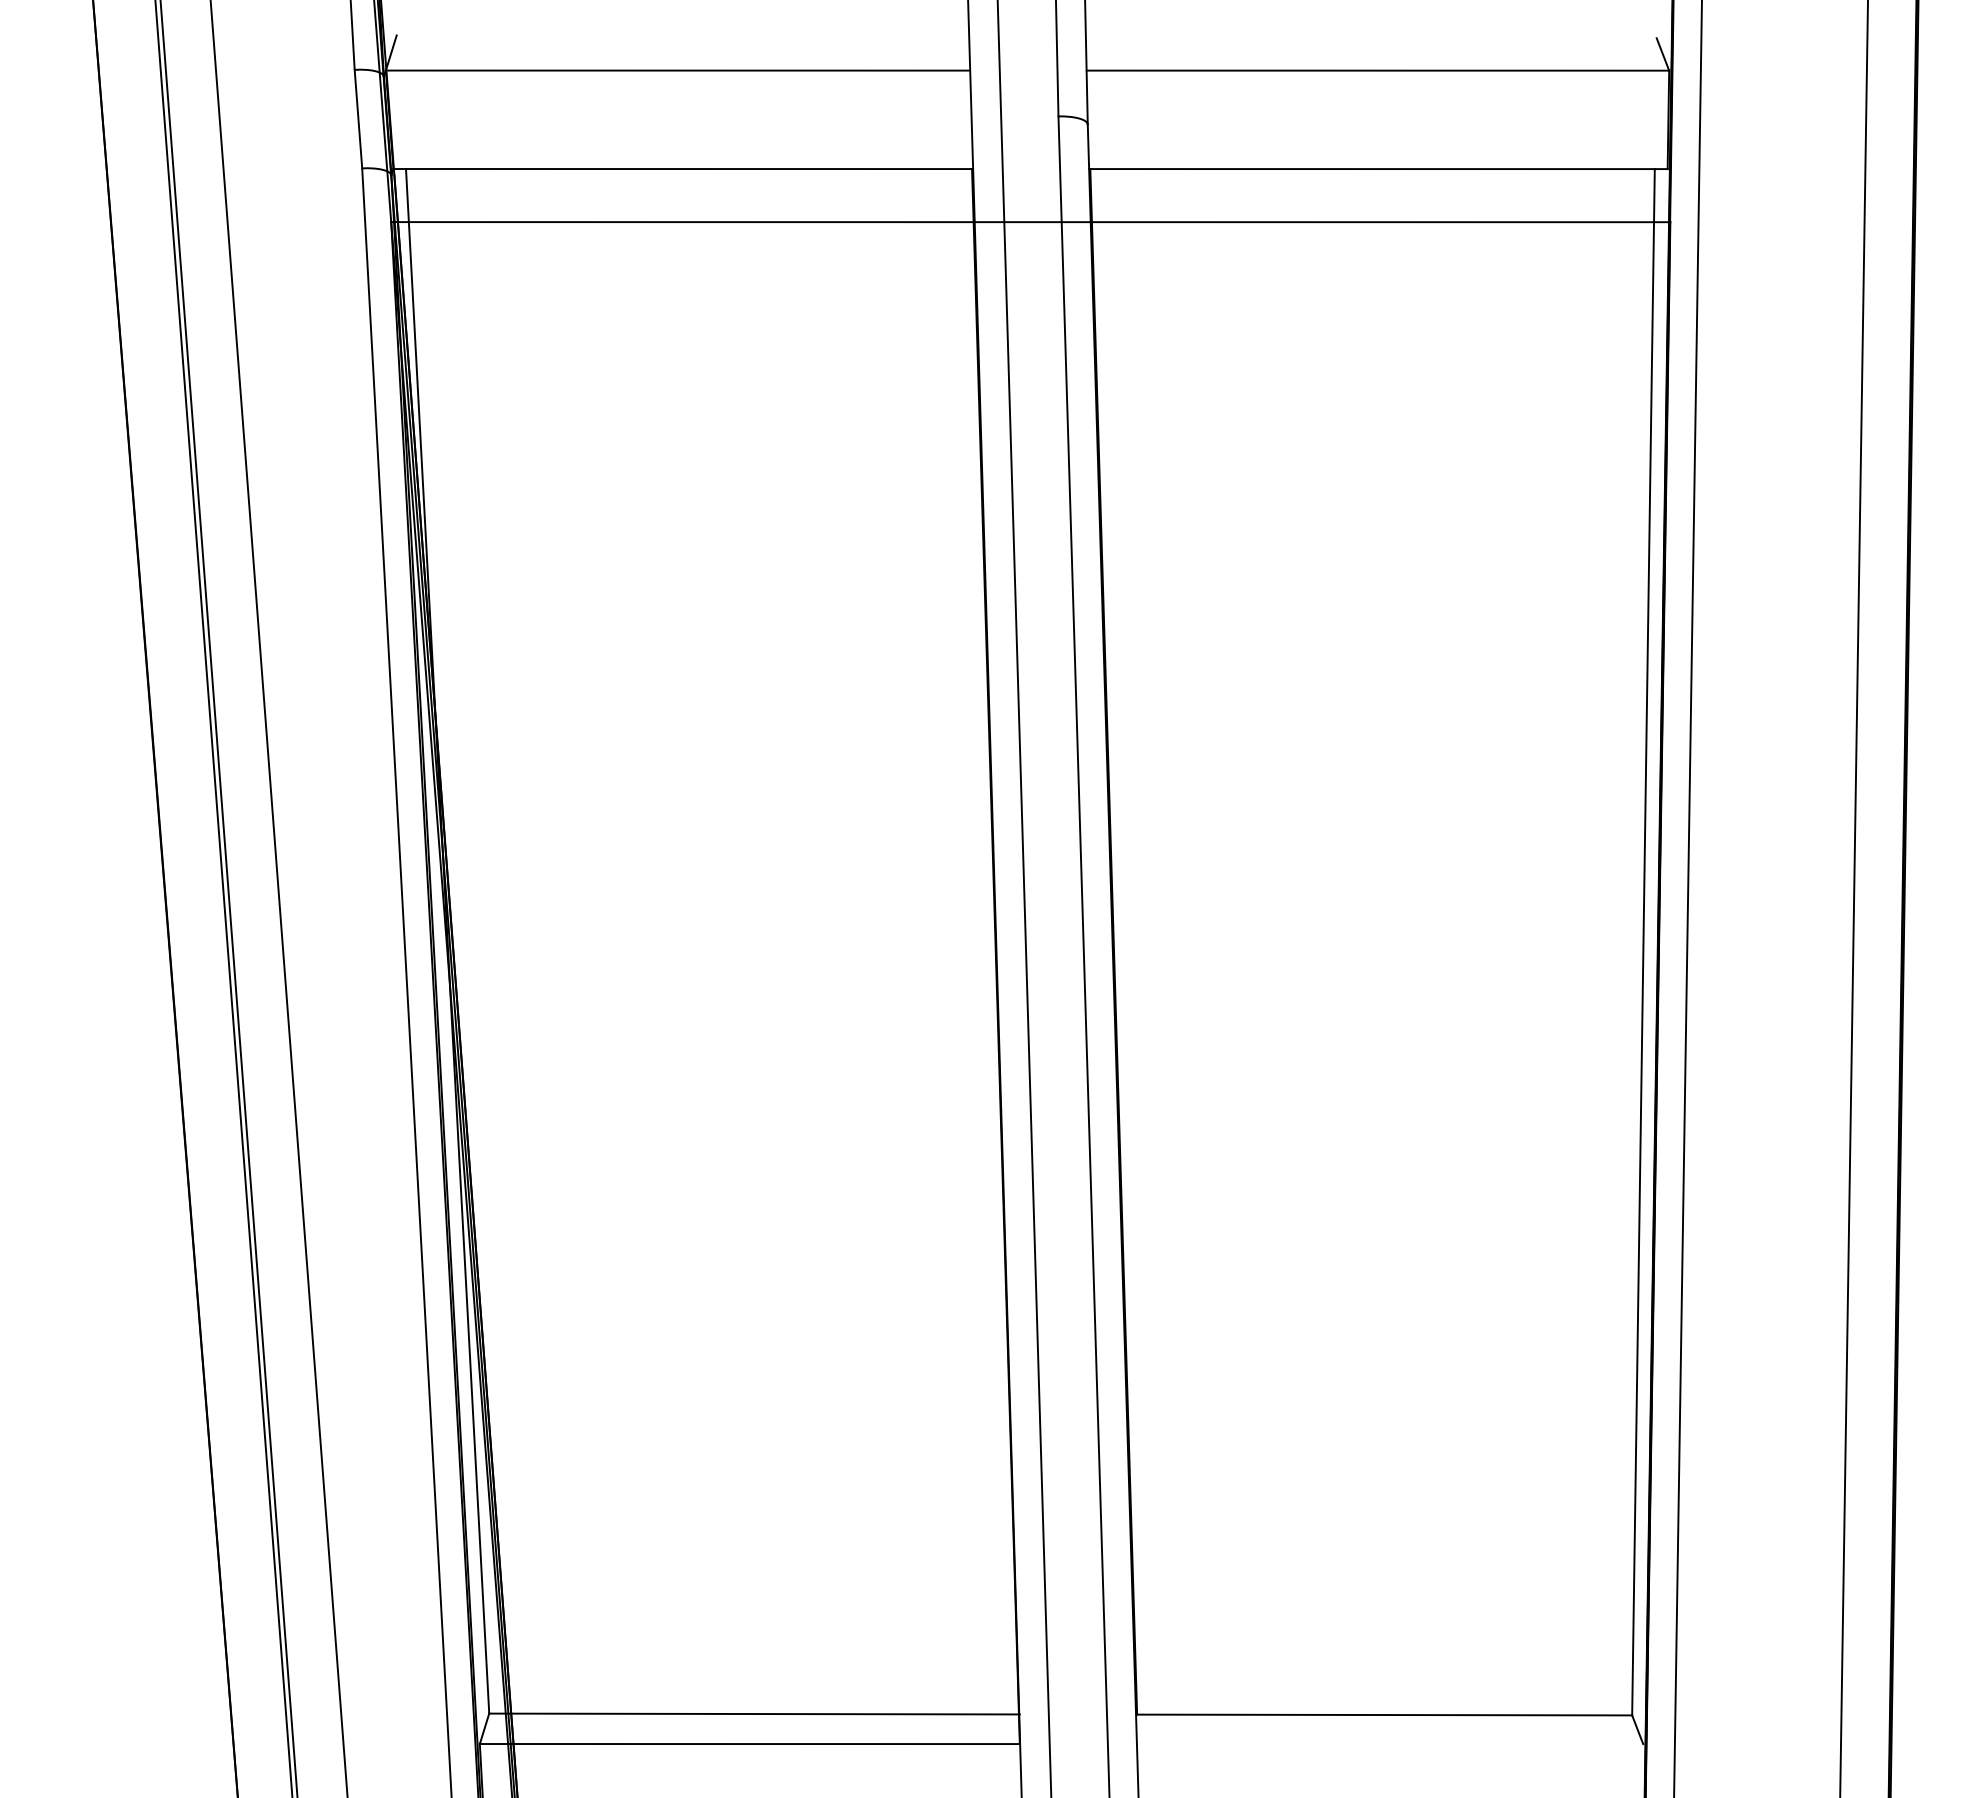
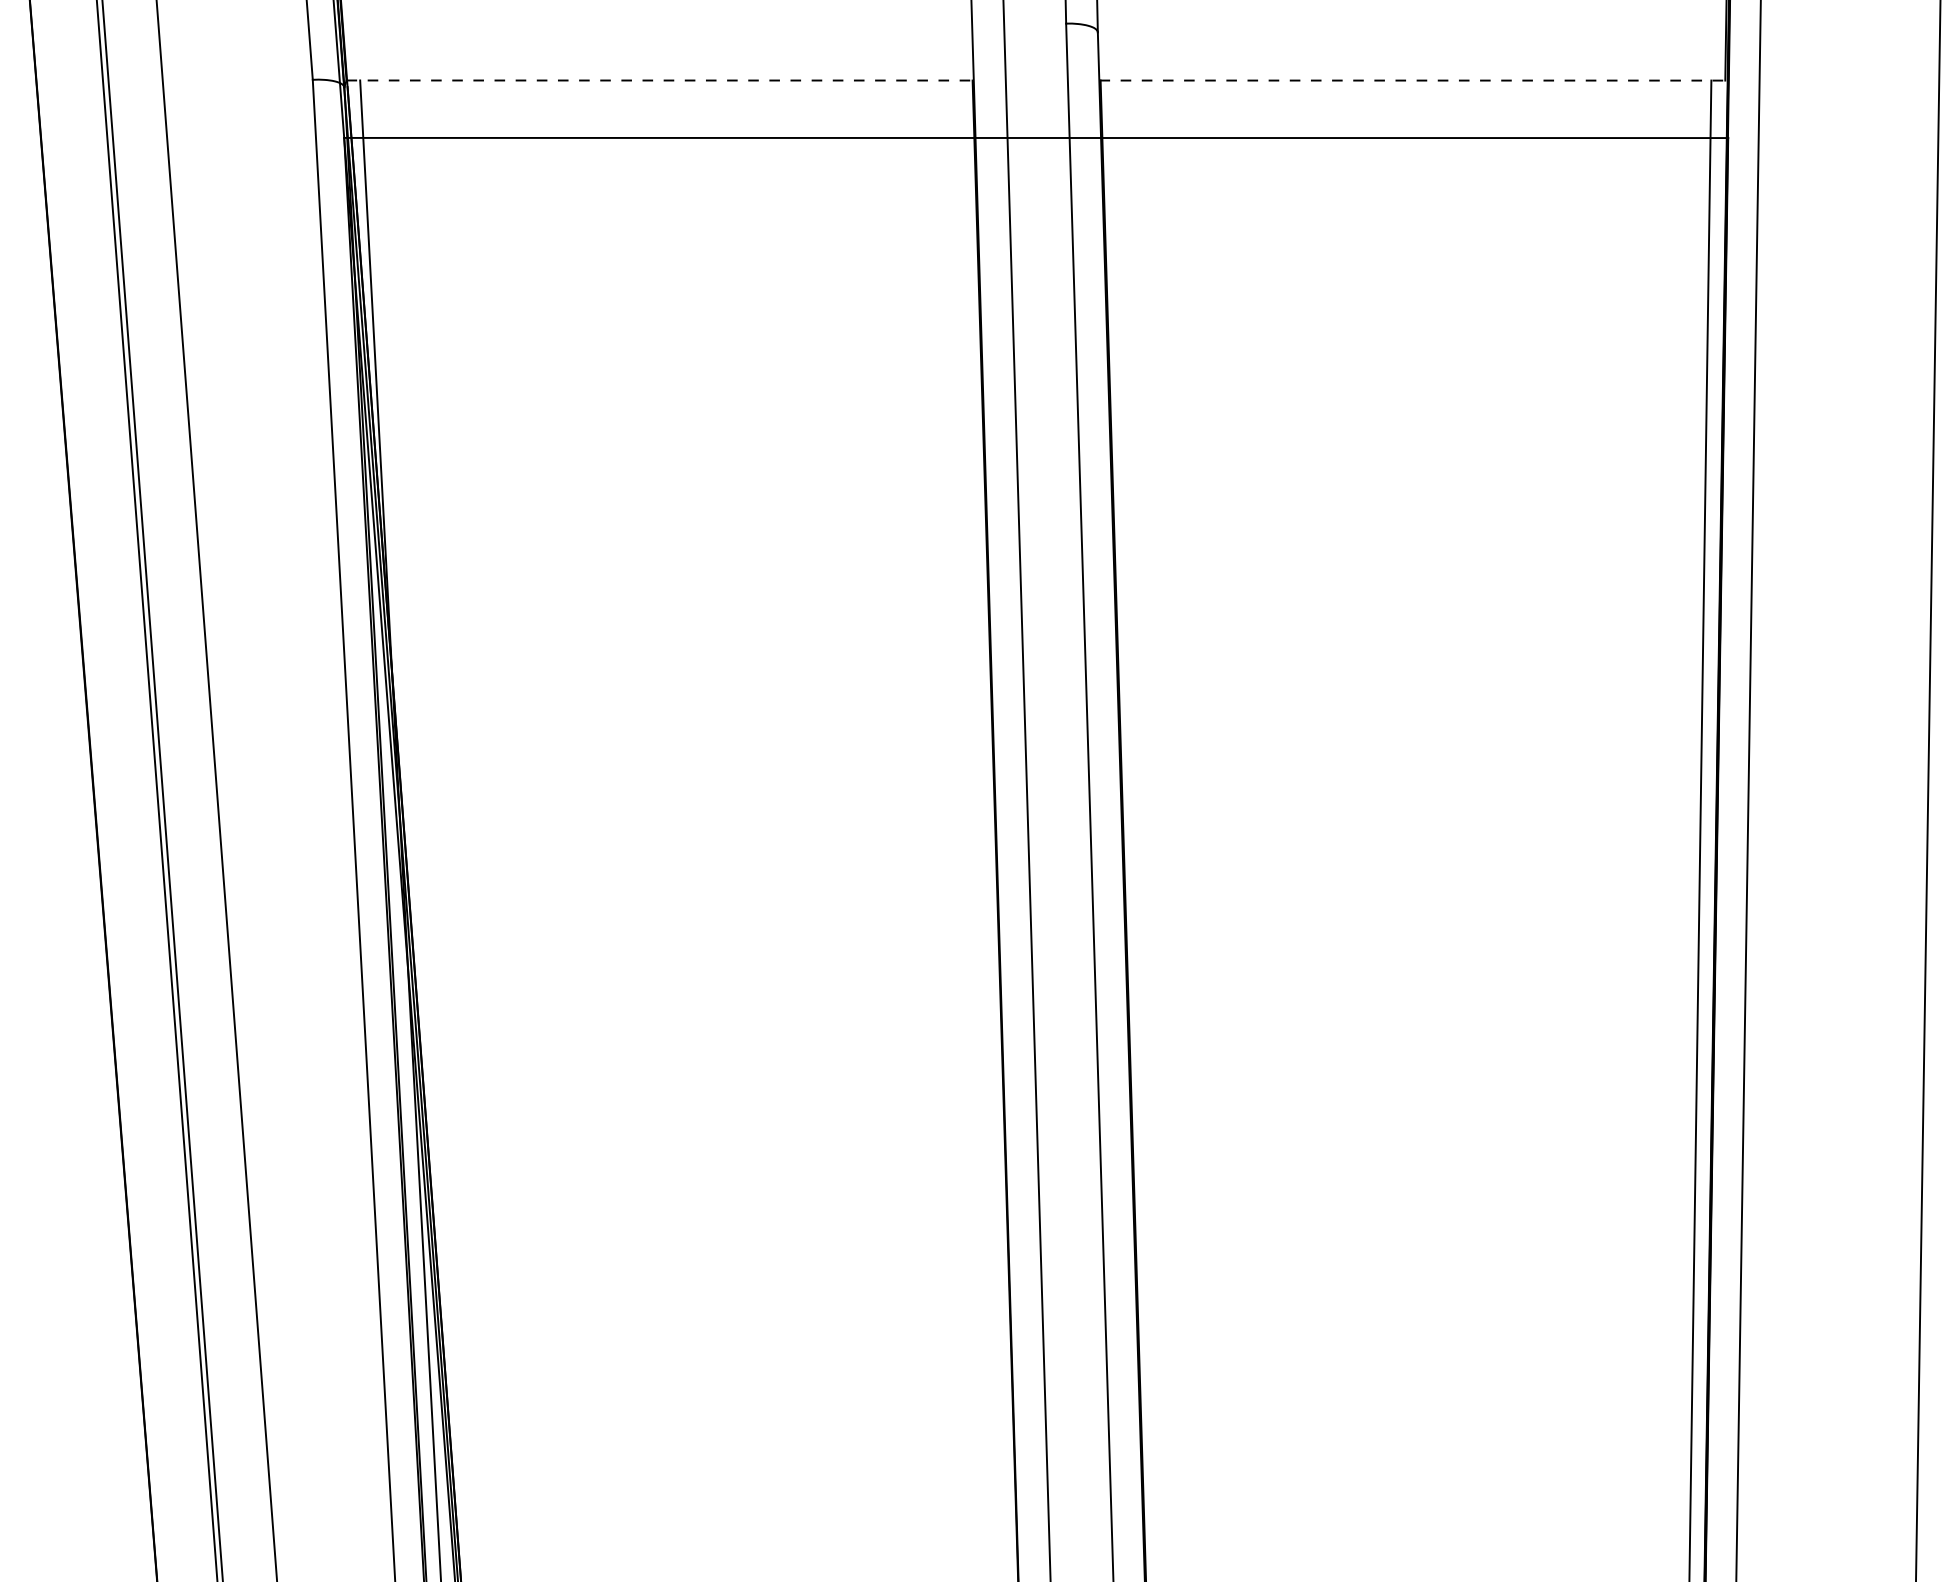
line: (683, 169) -> (660, 81), solid -> dashed
line: (1378, 169) -> (1412, 81), solid -> dashed

